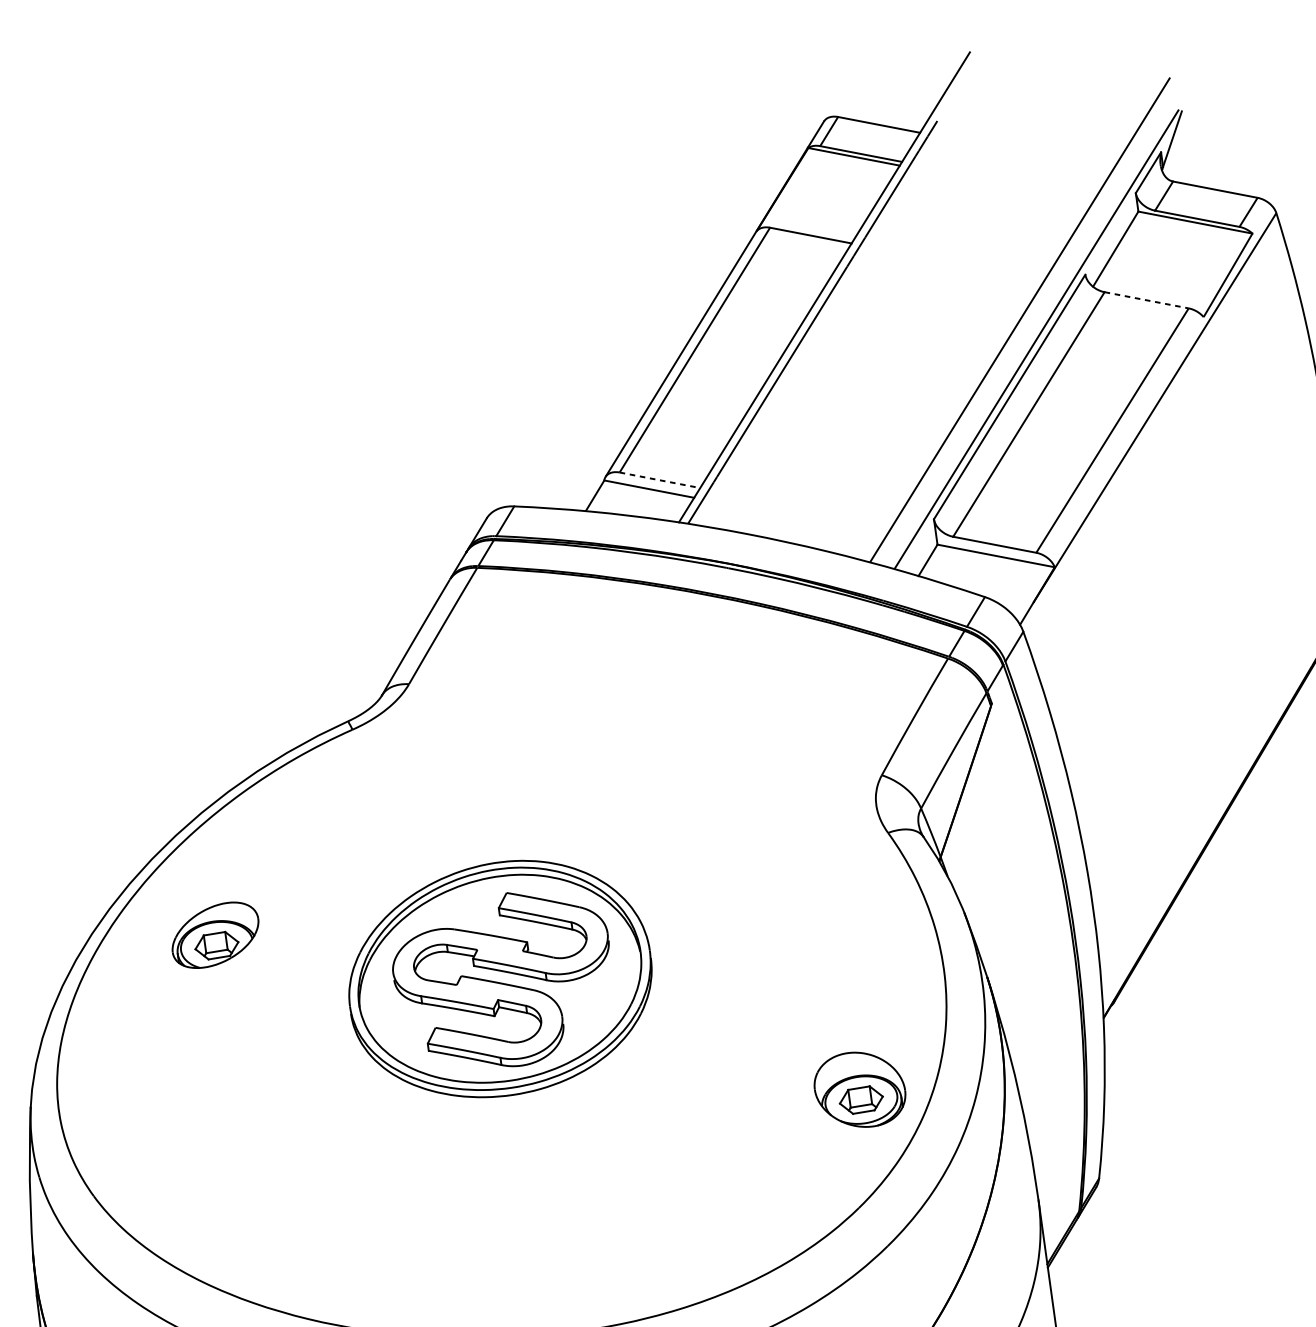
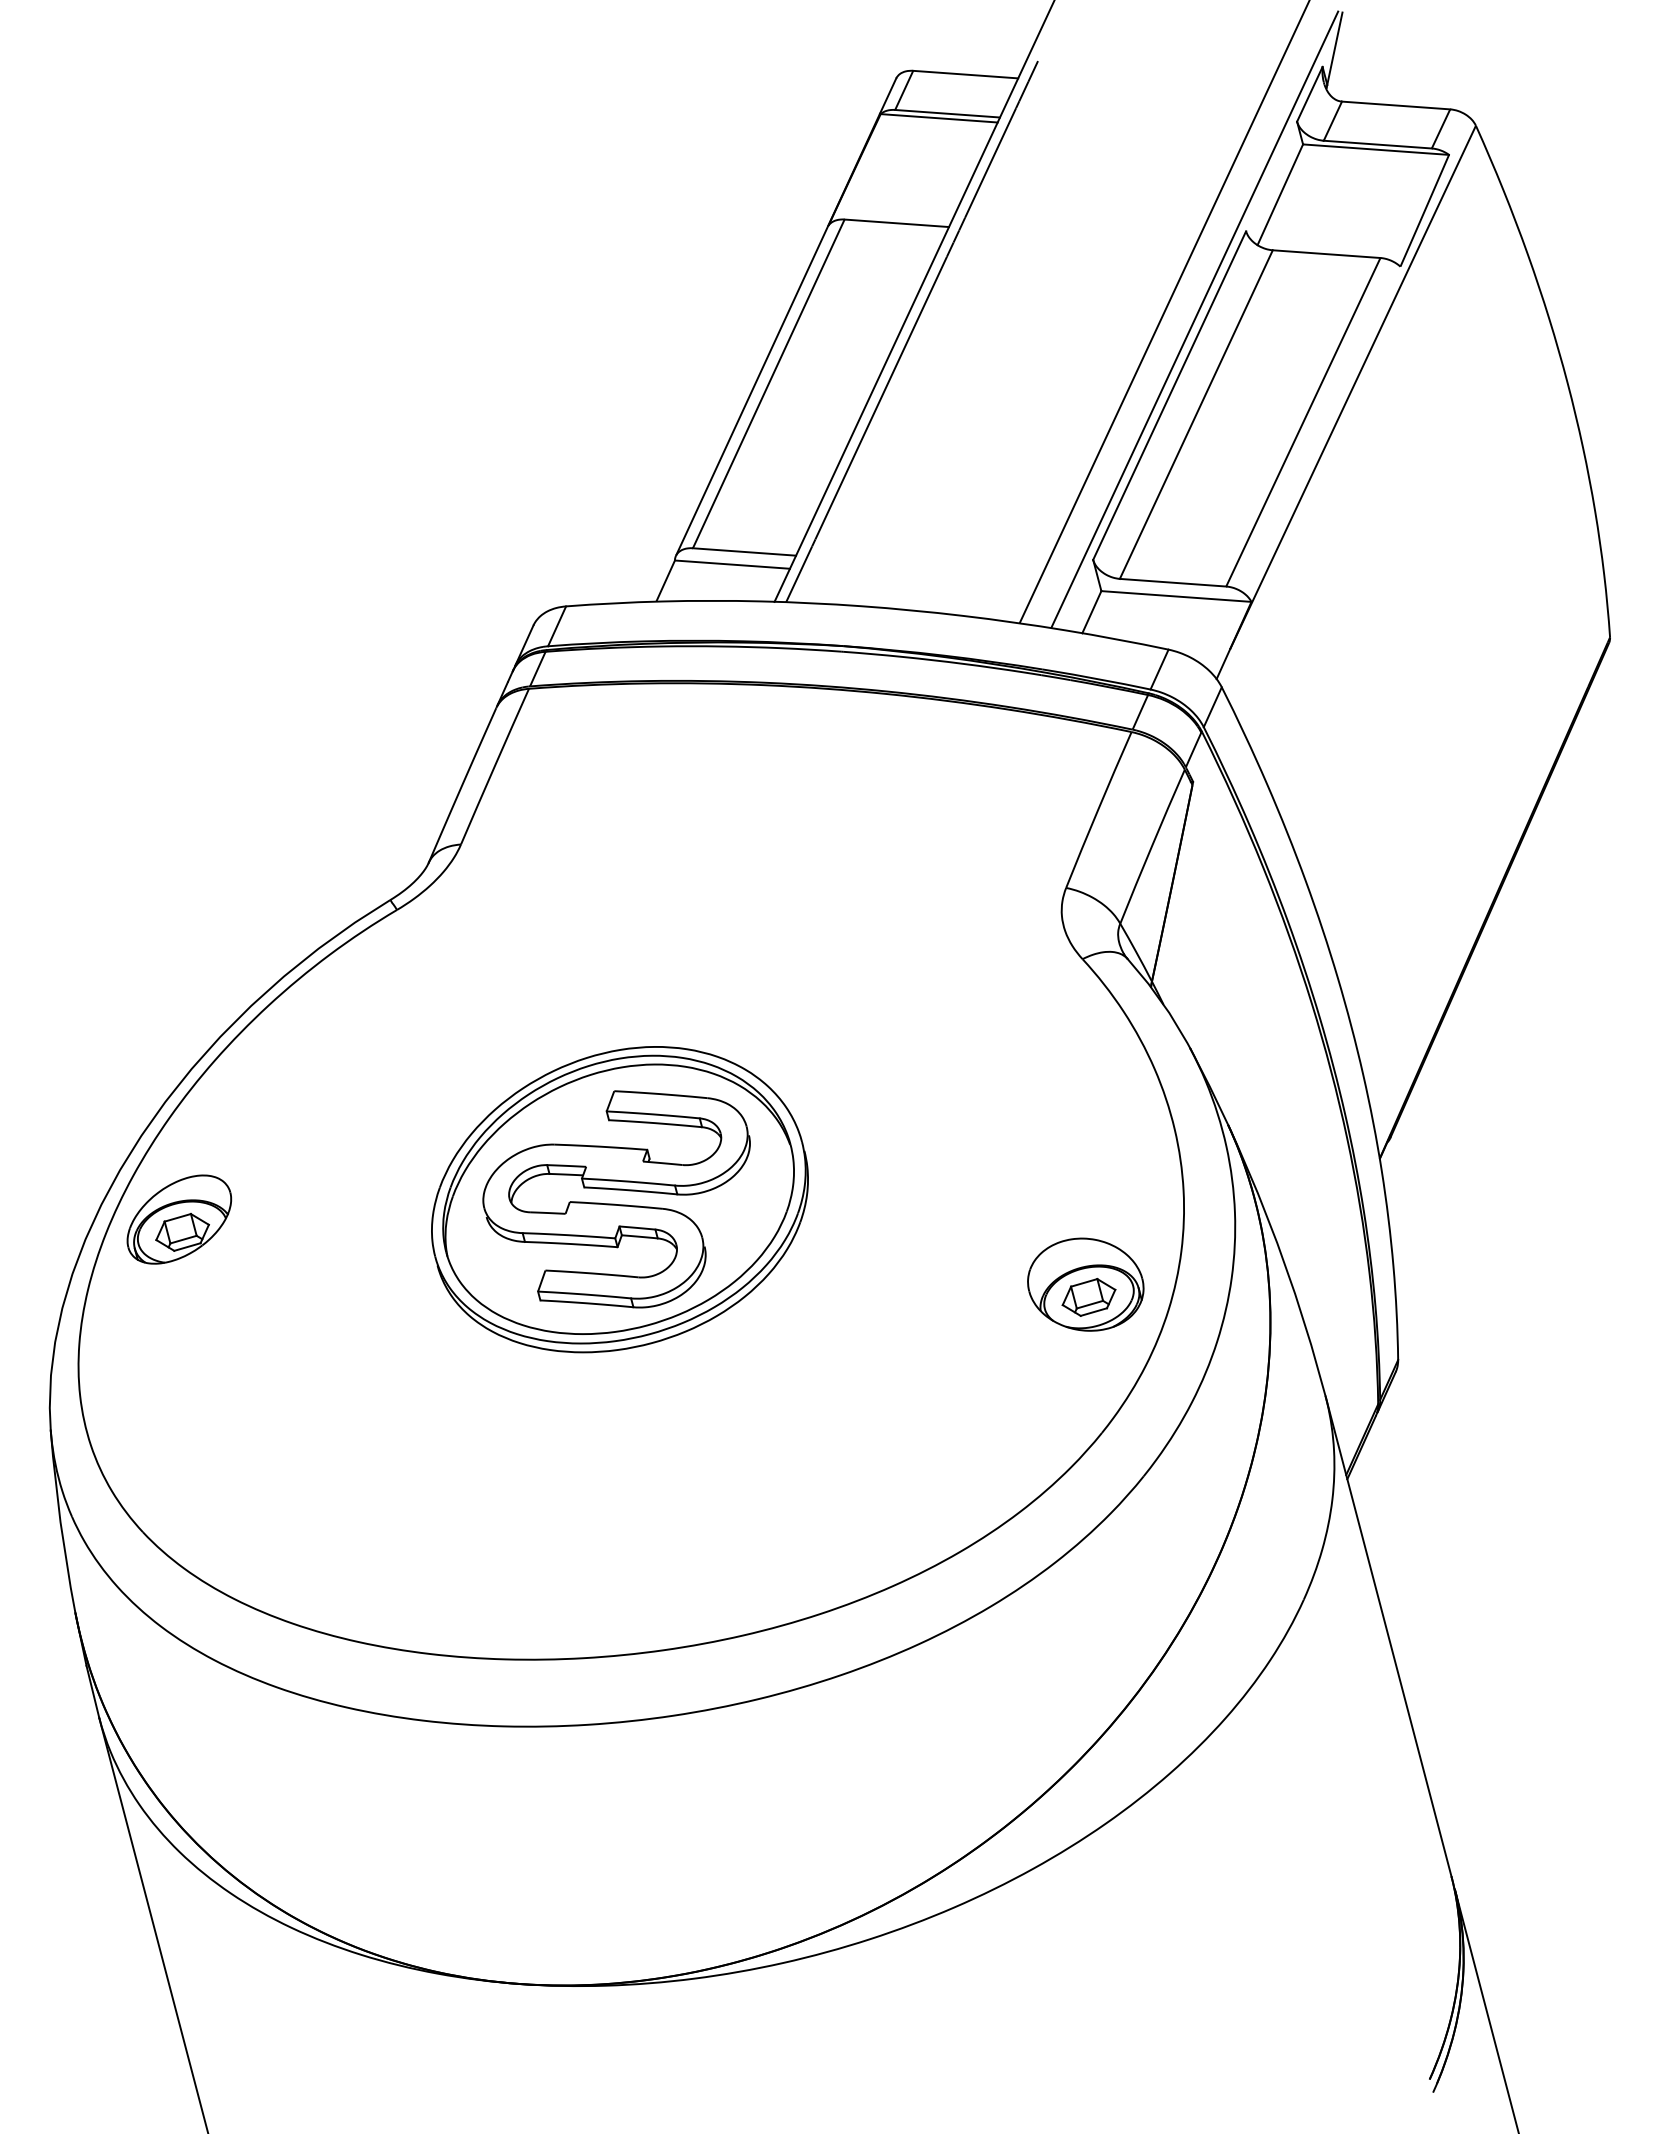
line: (1146, 300) -> (1326, 254), dashed -> solid
line: (659, 479) -> (744, 551), dashed -> solid
part: (215, 935) -> (179, 1219), moved

